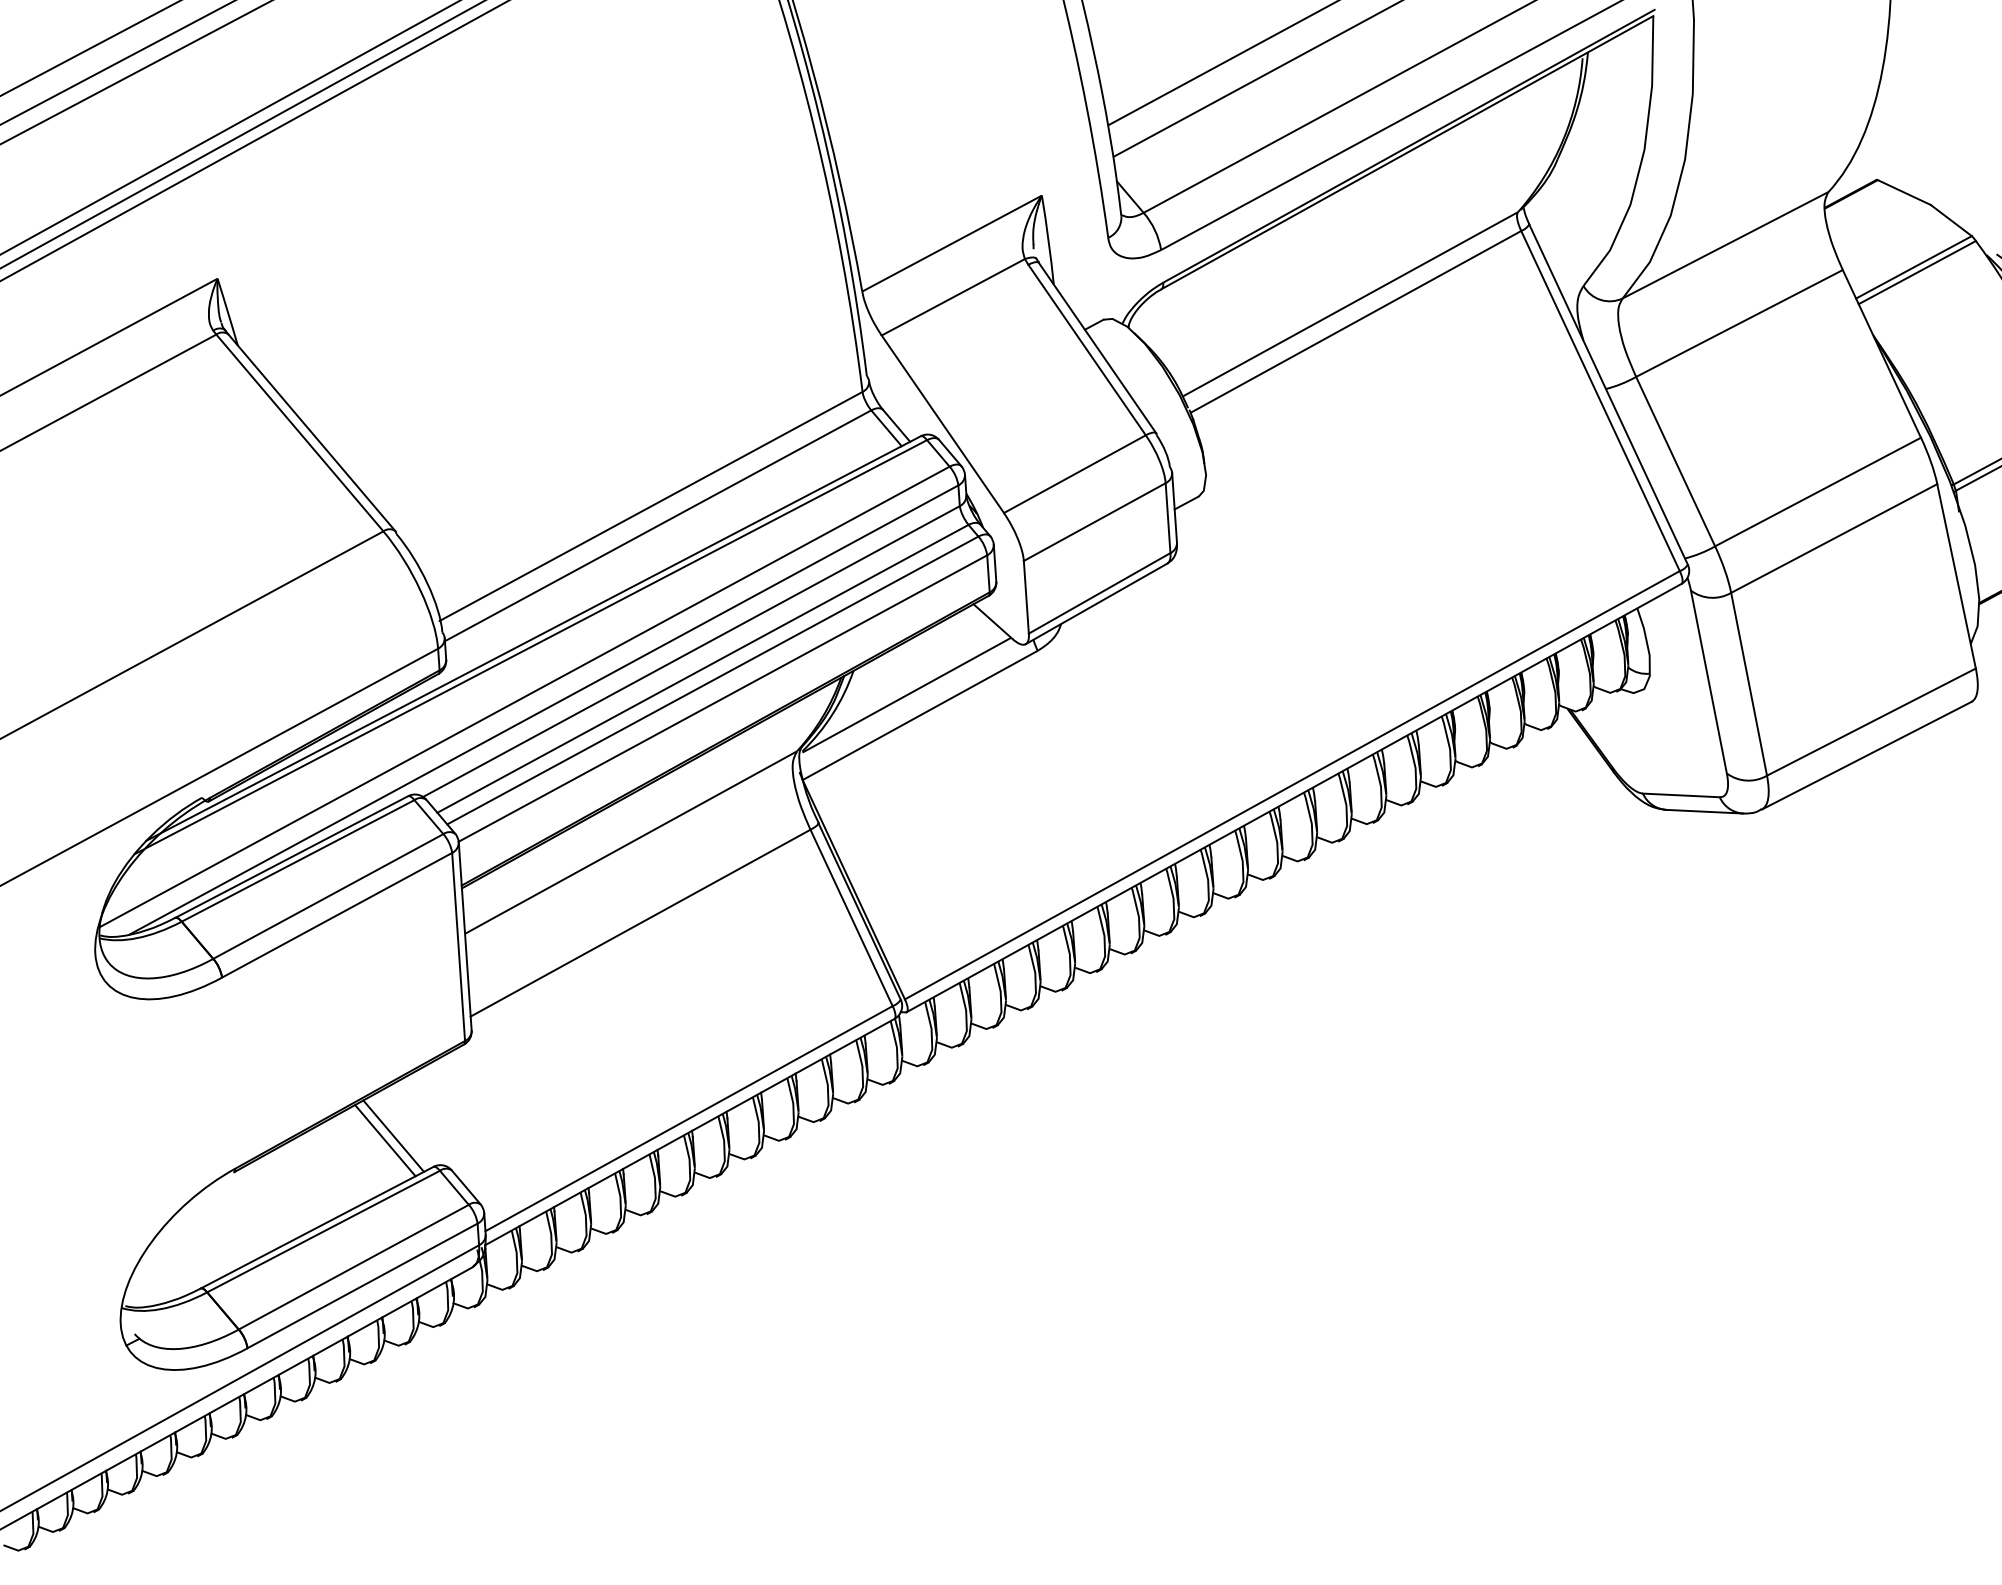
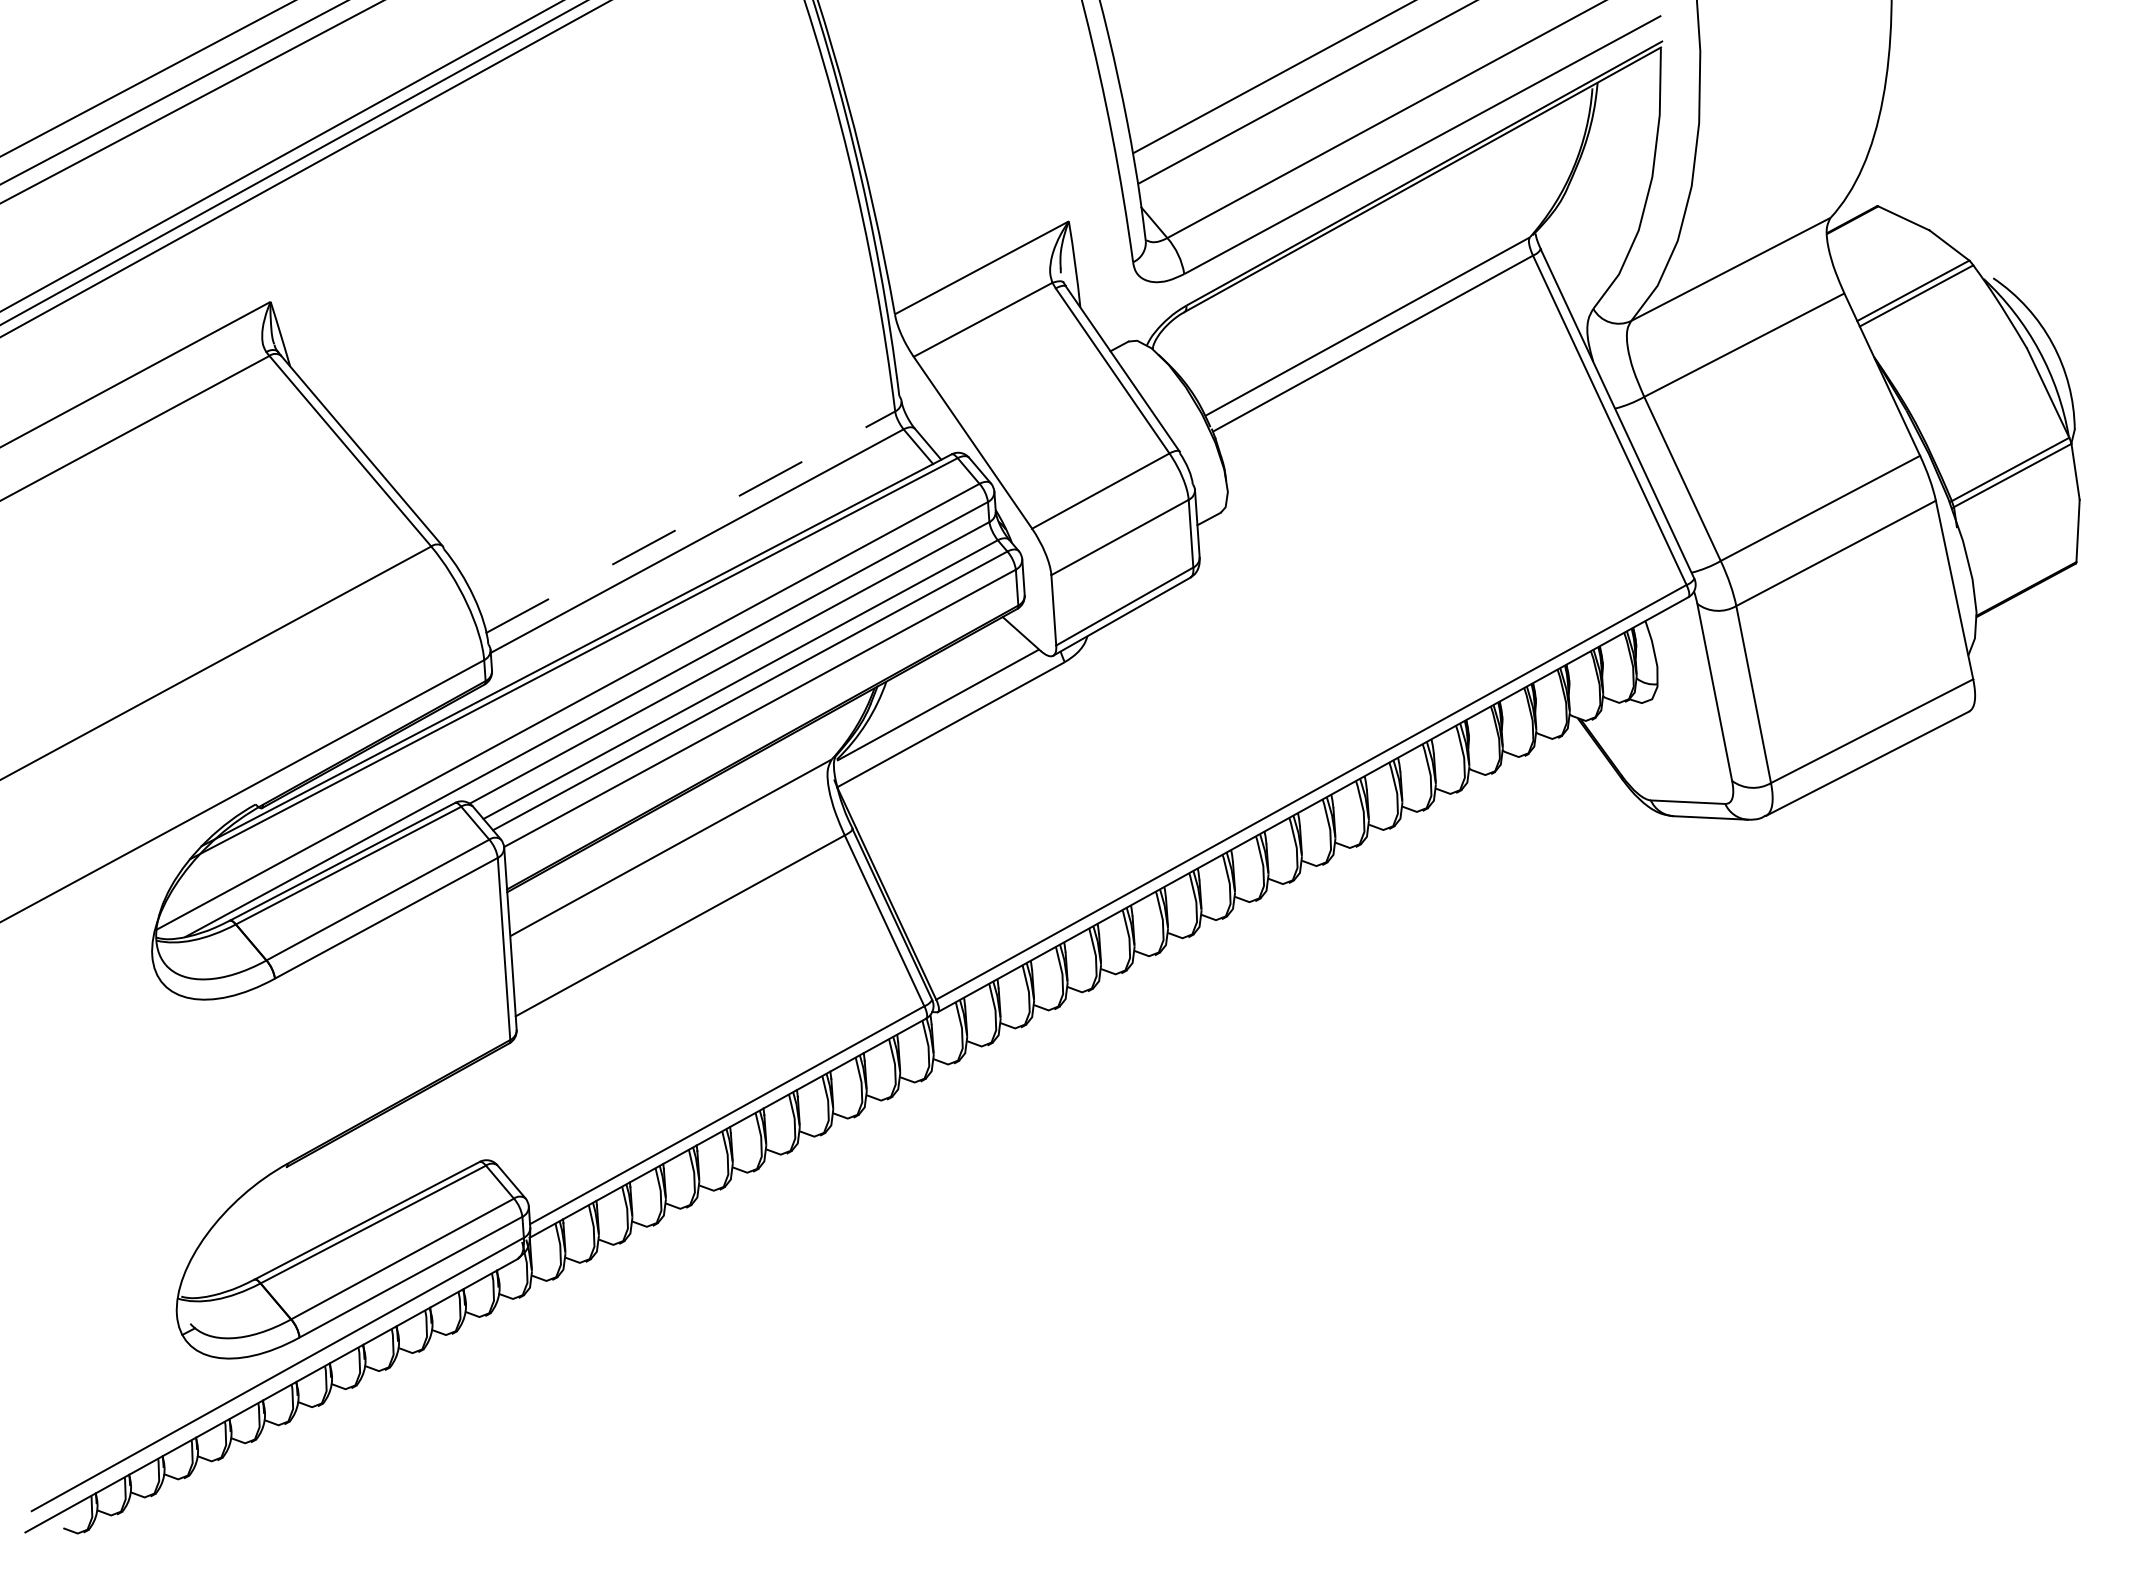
line: (651, 506) -> (690, 522), solid -> dashed
line: (392, 1135) -> (440, 1131), removed
line: (384, 1140) -> (432, 1136), removed

